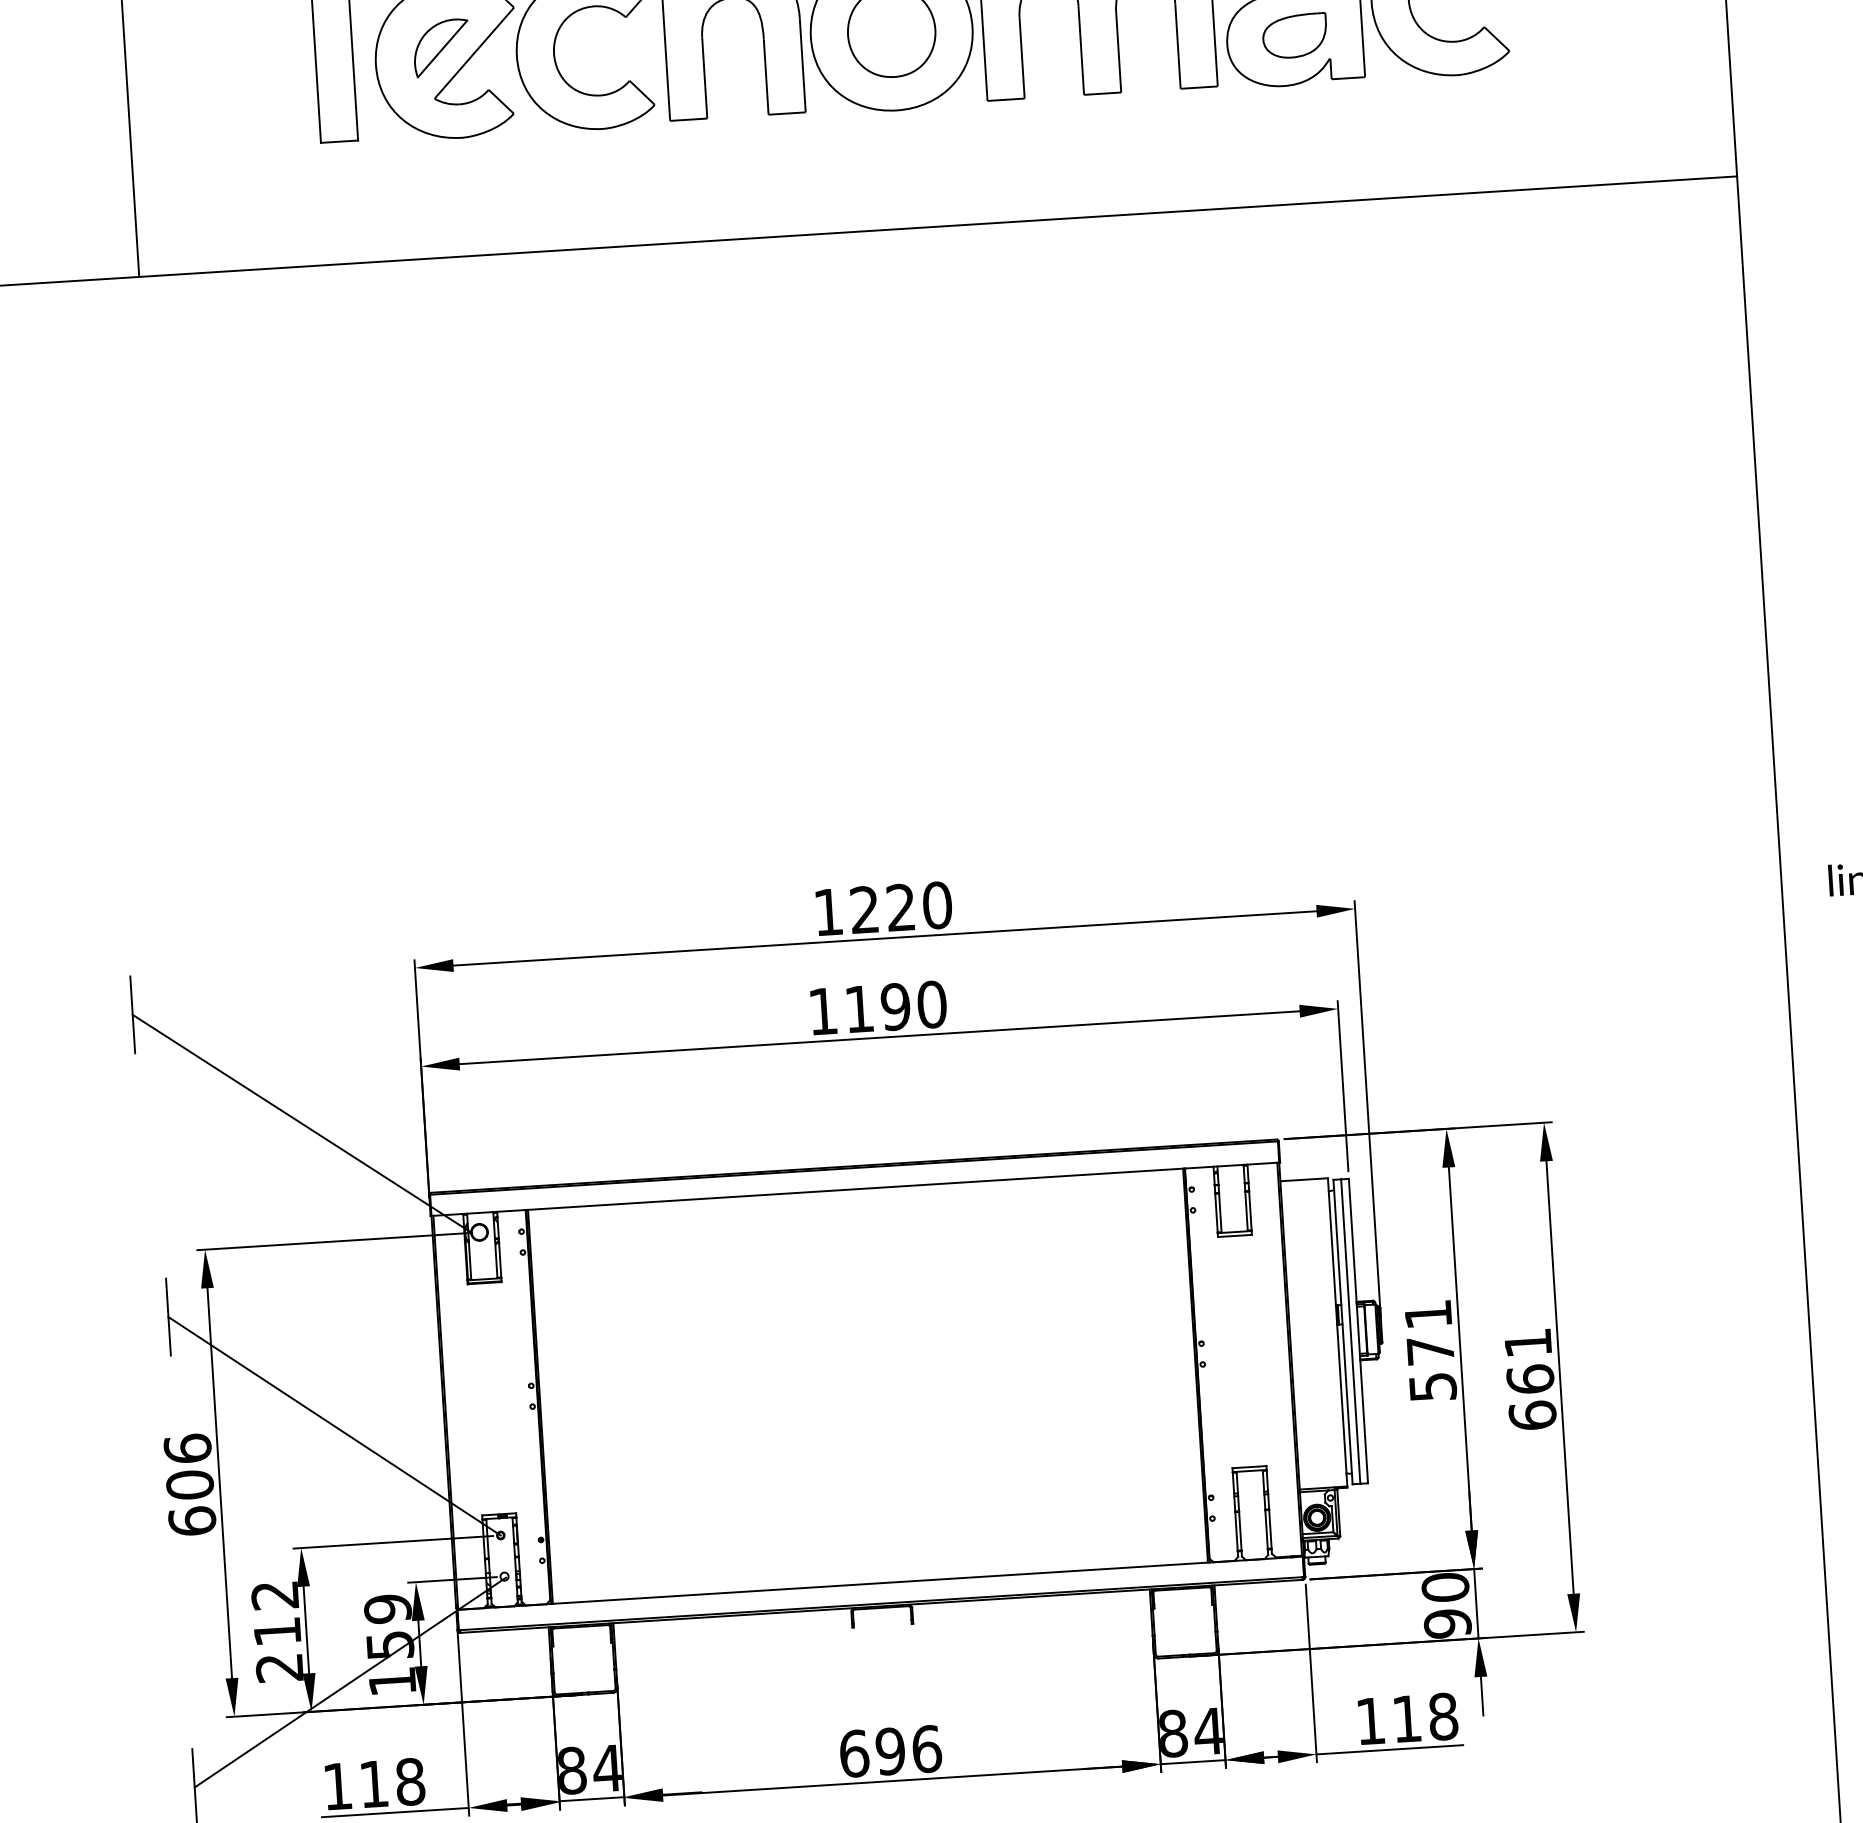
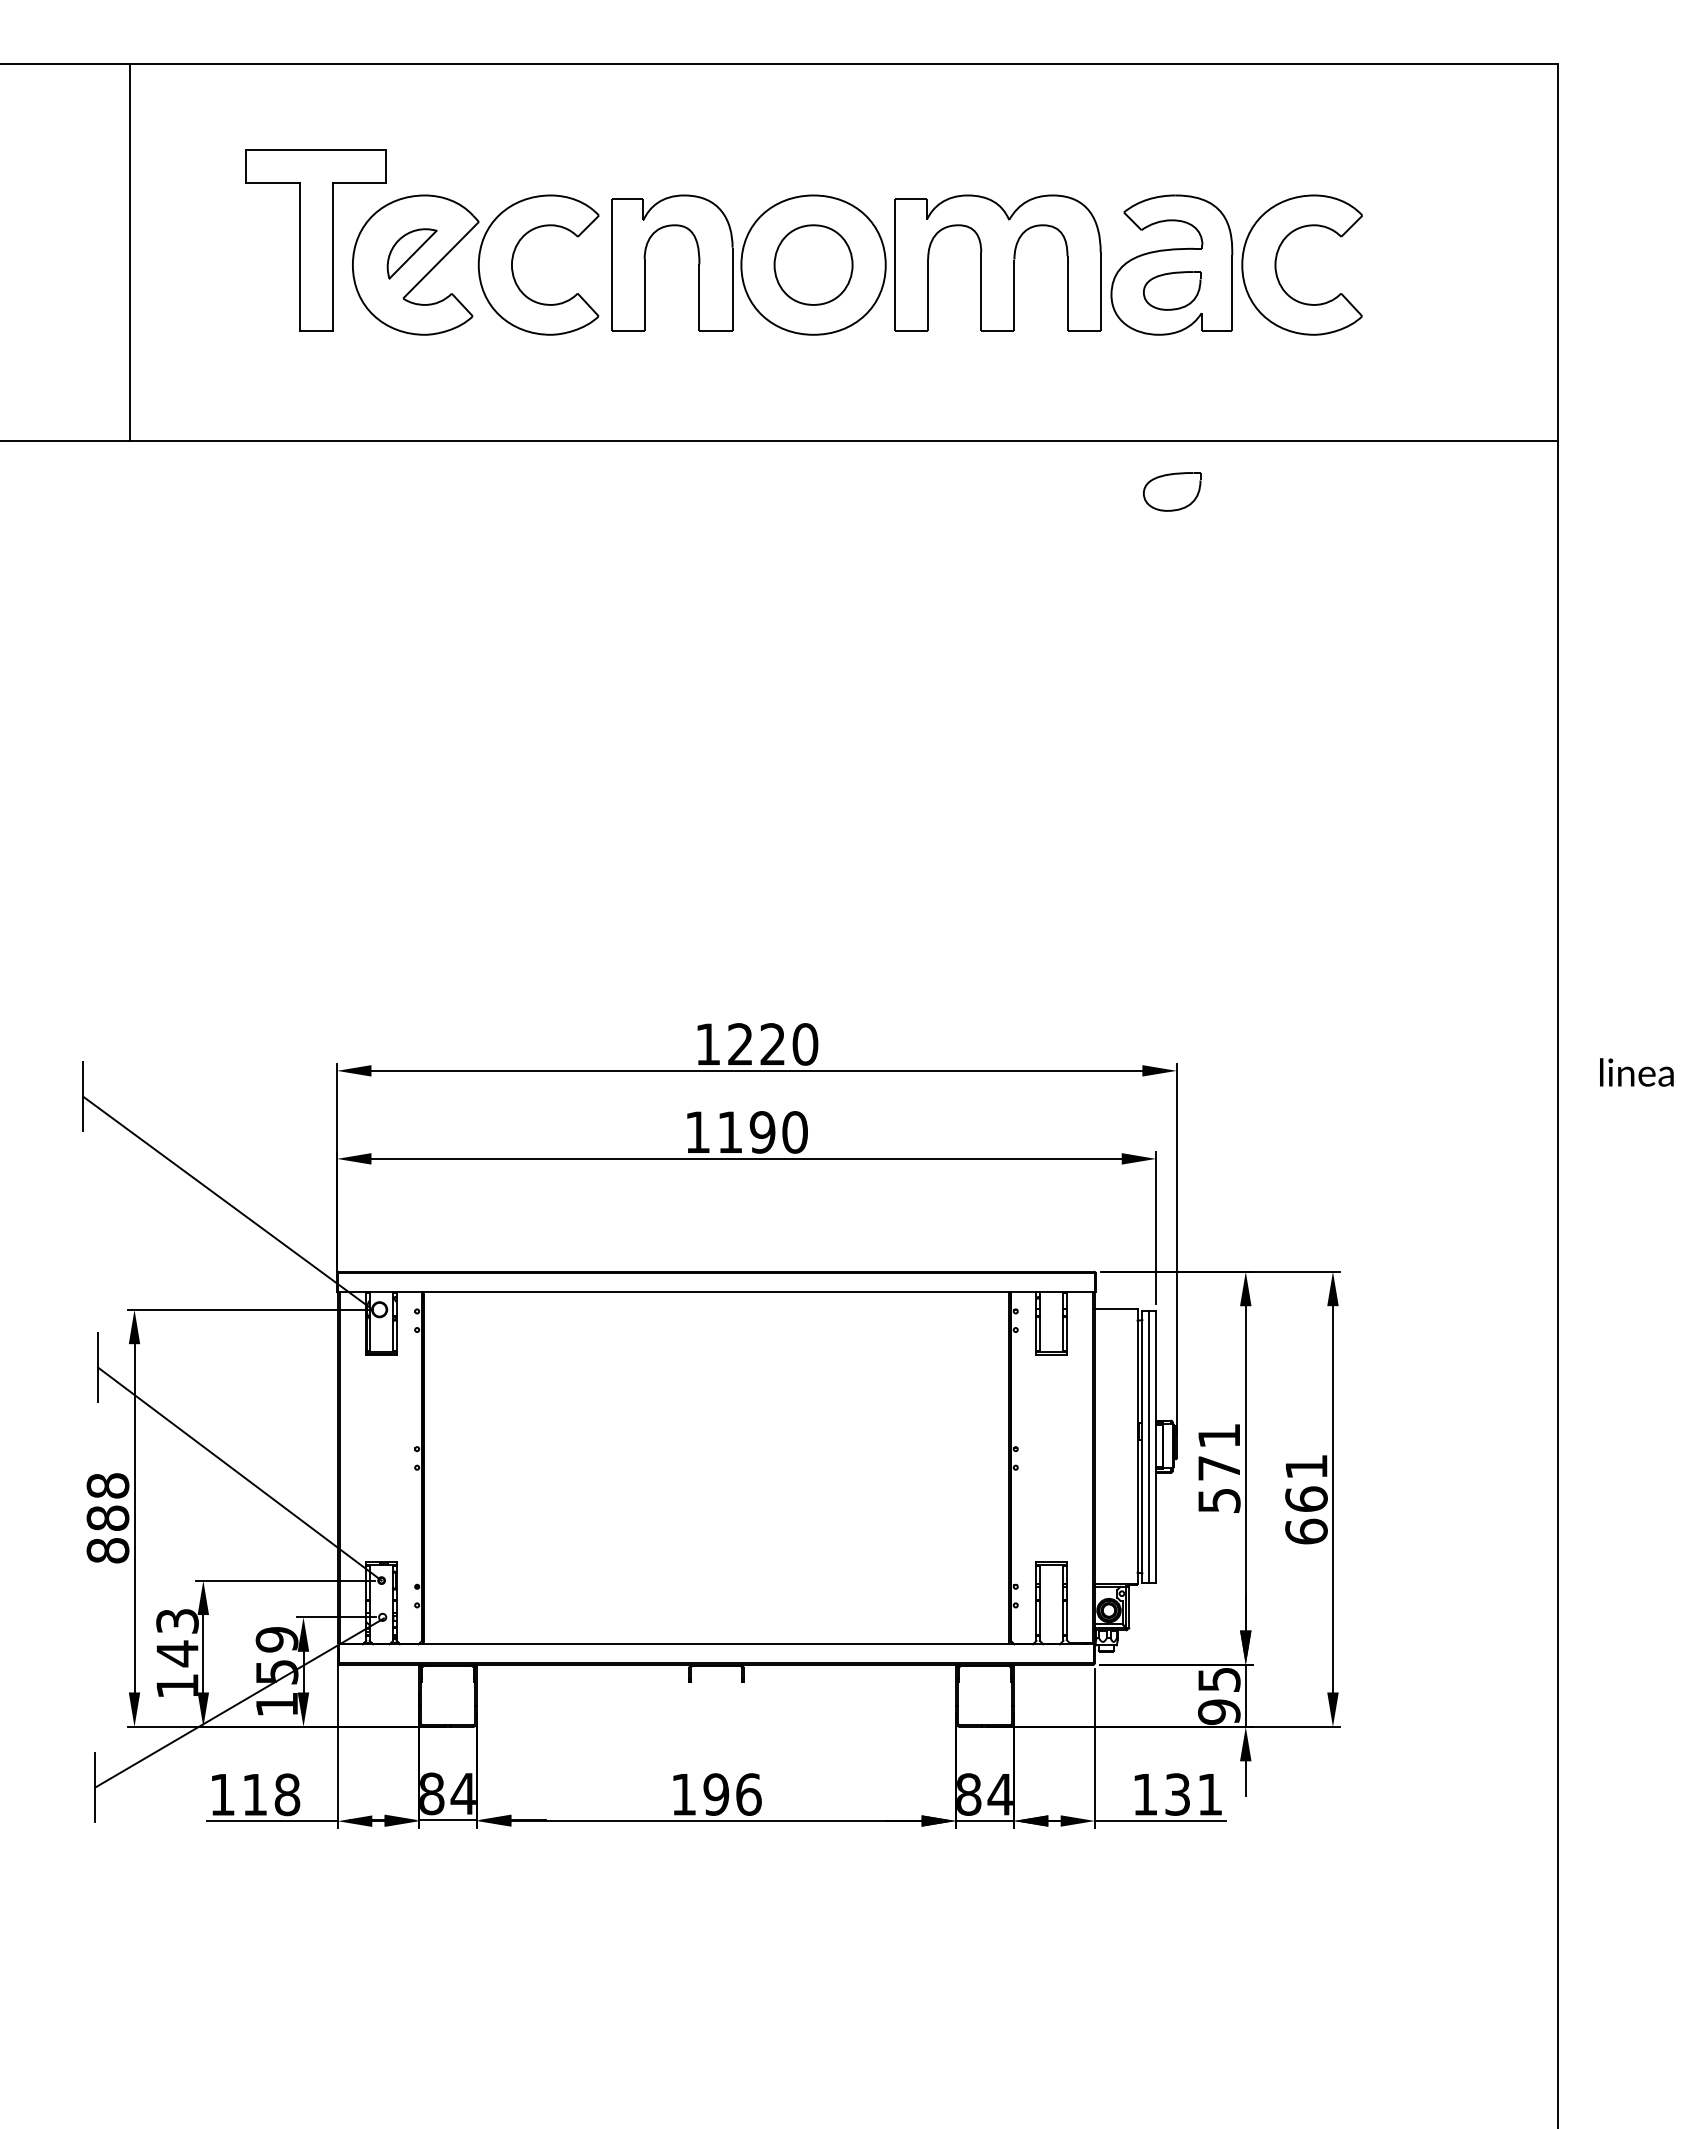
part: (1309, 260) -> (1172, 491), added
text: (189, 1484) -> (107, 1517), 606 -> 888
text: (1445, 1587) -> (1219, 1679), 90 -> 95
text: (277, 1631) -> (177, 1653), 212 -> 143
text: (1424, 1717) -> (1193, 1794), 118 -> 131
text: (853, 1753) -> (683, 1794), 696 -> 196

